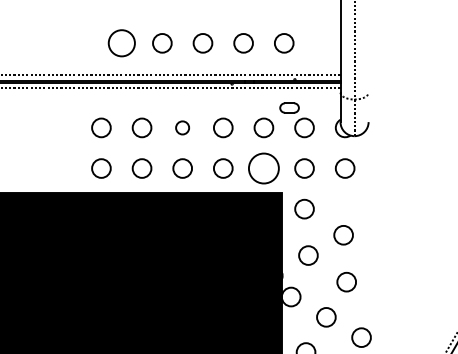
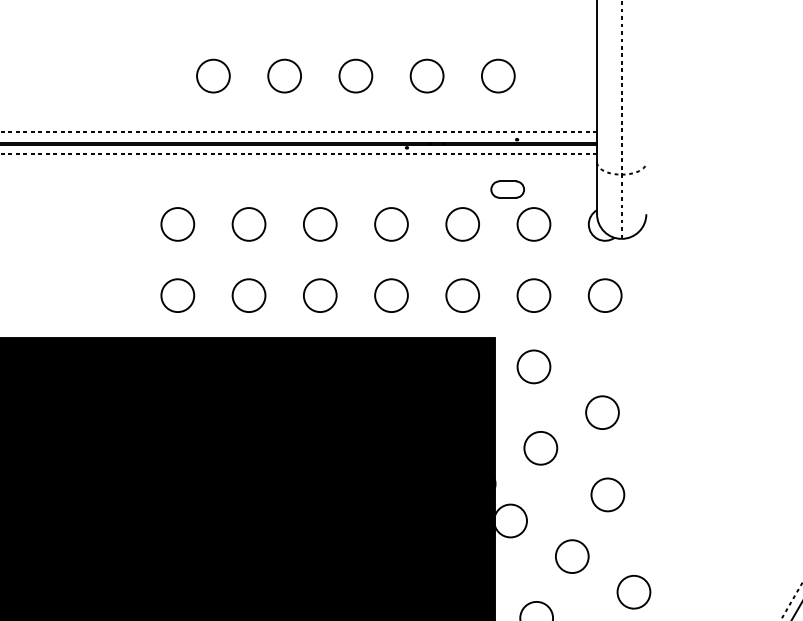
circle: (121, 43) -> (212, 76), size x0.71
circle: (182, 127) -> (319, 223), size x1.43
circle: (263, 168) -> (461, 295), size x0.62

